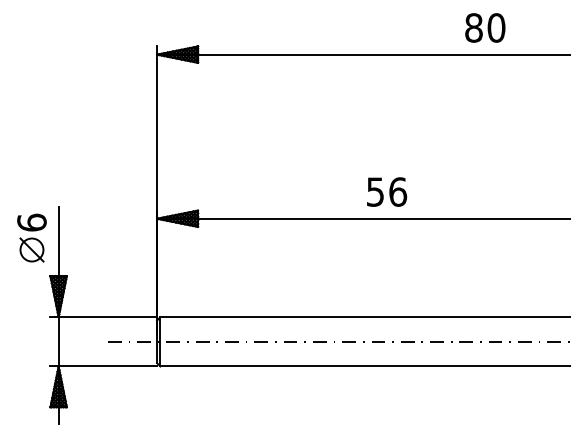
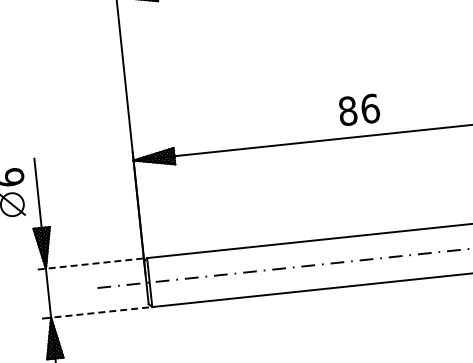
text: (375, 191) -> (347, 110), 56 -> 86
line: (104, 317) -> (91, 264), solid -> dashed
line: (107, 366) -> (99, 312), solid -> dashed

